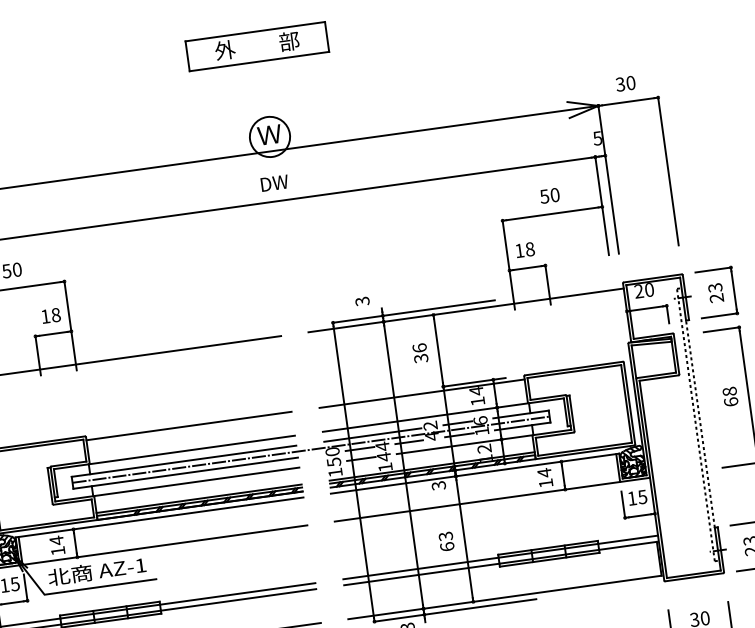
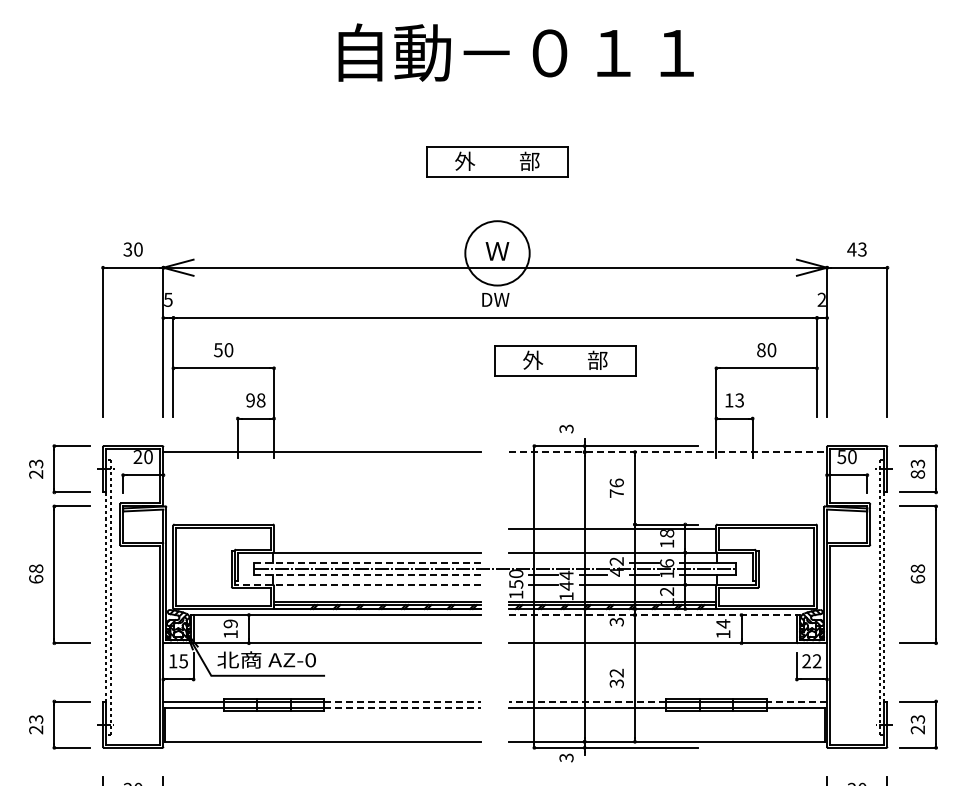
text: (625, 83) -> (856, 249), 30 -> 43
circle: (270, 137) -> (497, 253), size x1.6
text: (597, 138) -> (821, 299), 5 -> 2
text: (543, 197) -> (760, 350), 50 -> 80
part: (352, 233) -> (565, 360), added
text: (529, 249) -> (739, 400), 18 -> 13
text: (638, 291) -> (841, 457), 20 -> 50
text: (716, 298) -> (917, 474), 23 -> 83
line: (466, 310) -> (668, 452), solid -> dashed
text: (45, 316) -> (250, 400), 18 -> 98
text: (420, 358) -> (616, 493), 36 -> 76
text: (477, 392) -> (667, 534), 14 -> 18
line: (188, 425) -> (377, 528), removed
line: (372, 434) -> (558, 562), removed
line: (184, 460) -> (368, 562), solid -> dashed
line: (186, 472) -> (368, 574), solid -> dashed
line: (475, 474) -> (654, 615), solid -> dashed
line: (176, 484) -> (357, 584), solid -> dashed
text: (637, 498) -> (811, 661), 15 -> 22
line: (627, 539) -> (796, 701), solid -> dashed
text: (56, 540) -> (230, 623), 14 -> 19
text: (446, 541) -> (616, 678), 63 -> 32
text: (140, 565) -> (310, 660), AZ-1 -> AZ-0
line: (420, 568) -> (587, 701), solid -> dashed
line: (238, 593) -> (403, 701), solid -> dashed
line: (239, 599) -> (403, 707), solid -> dashed

